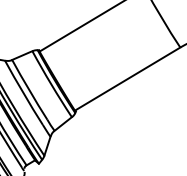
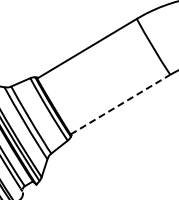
line: (127, 78) -> (120, 104), solid -> dashed

